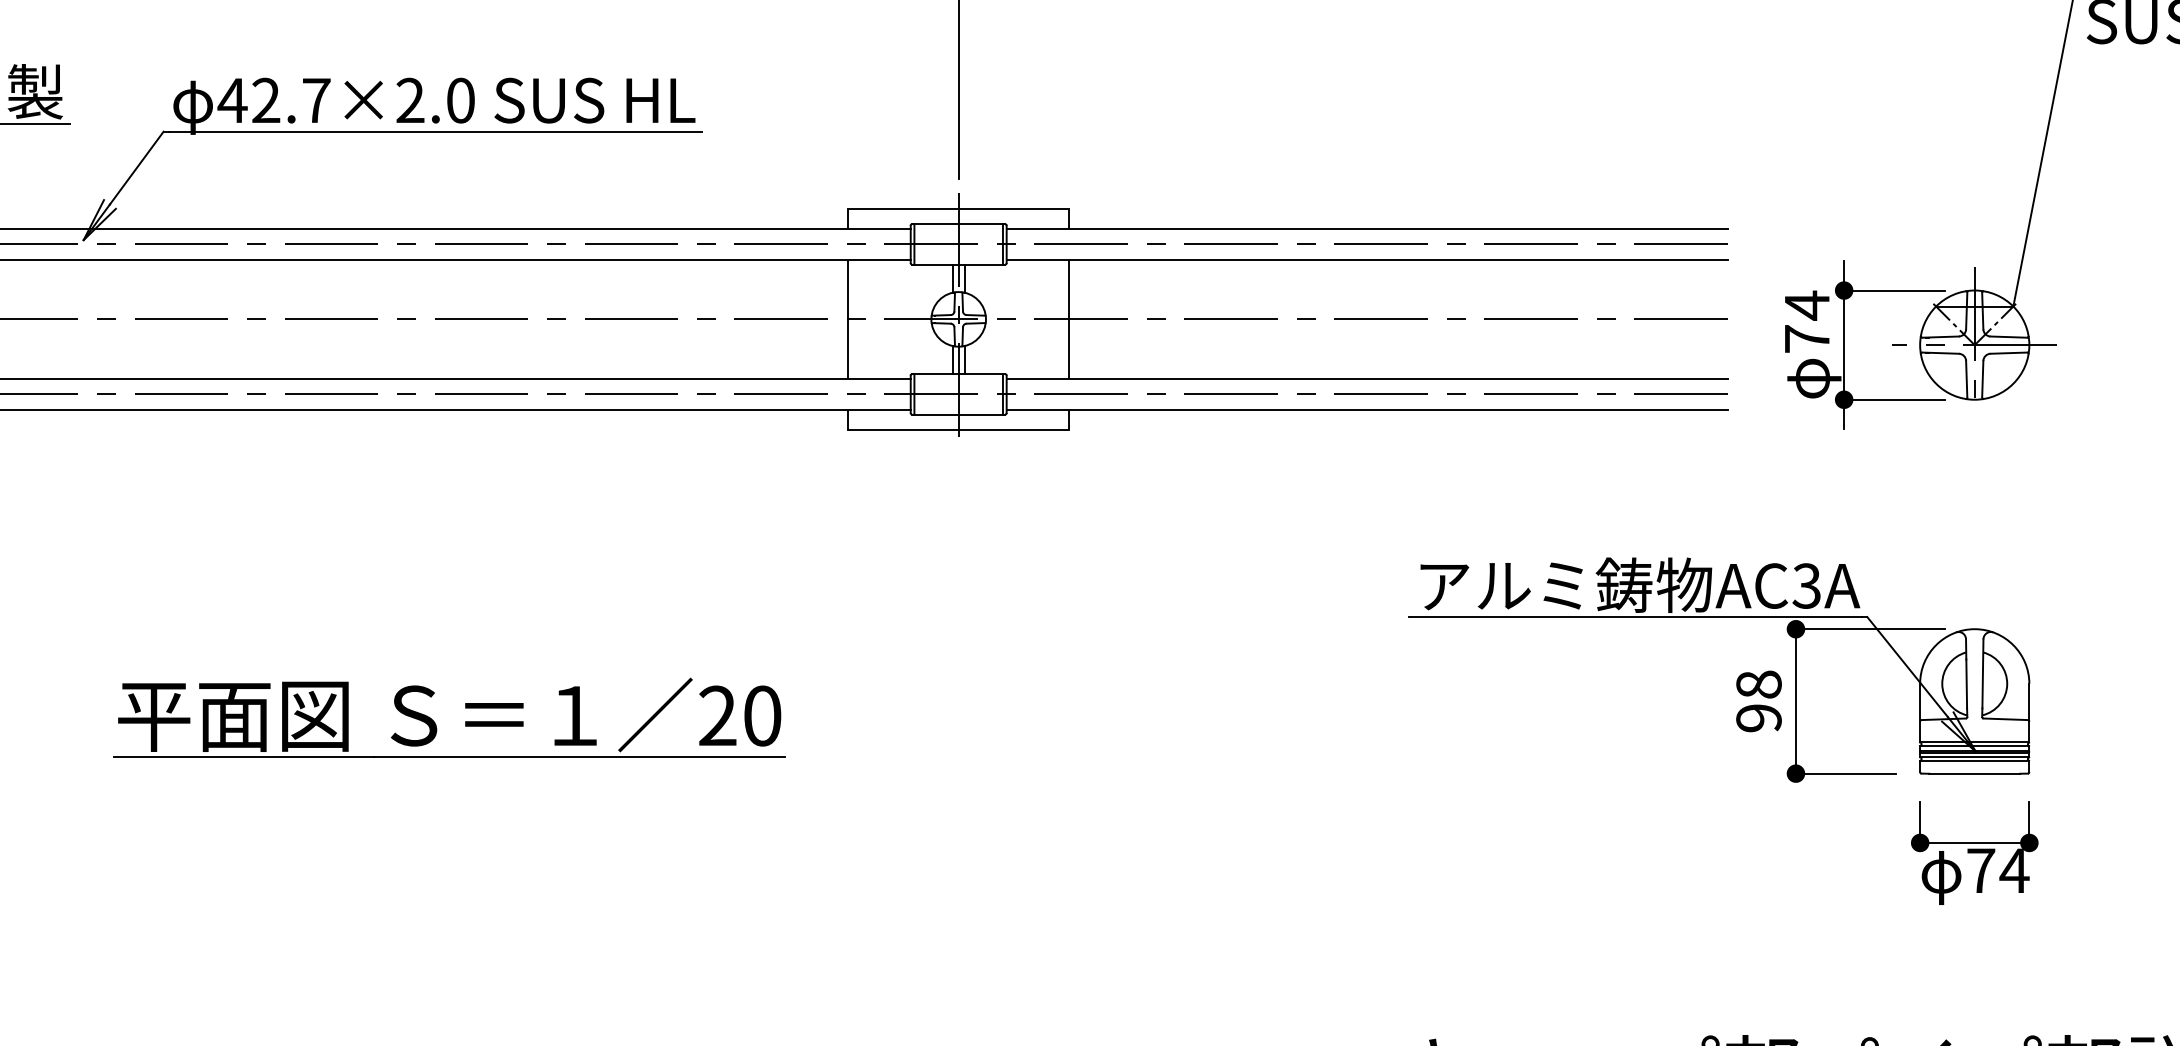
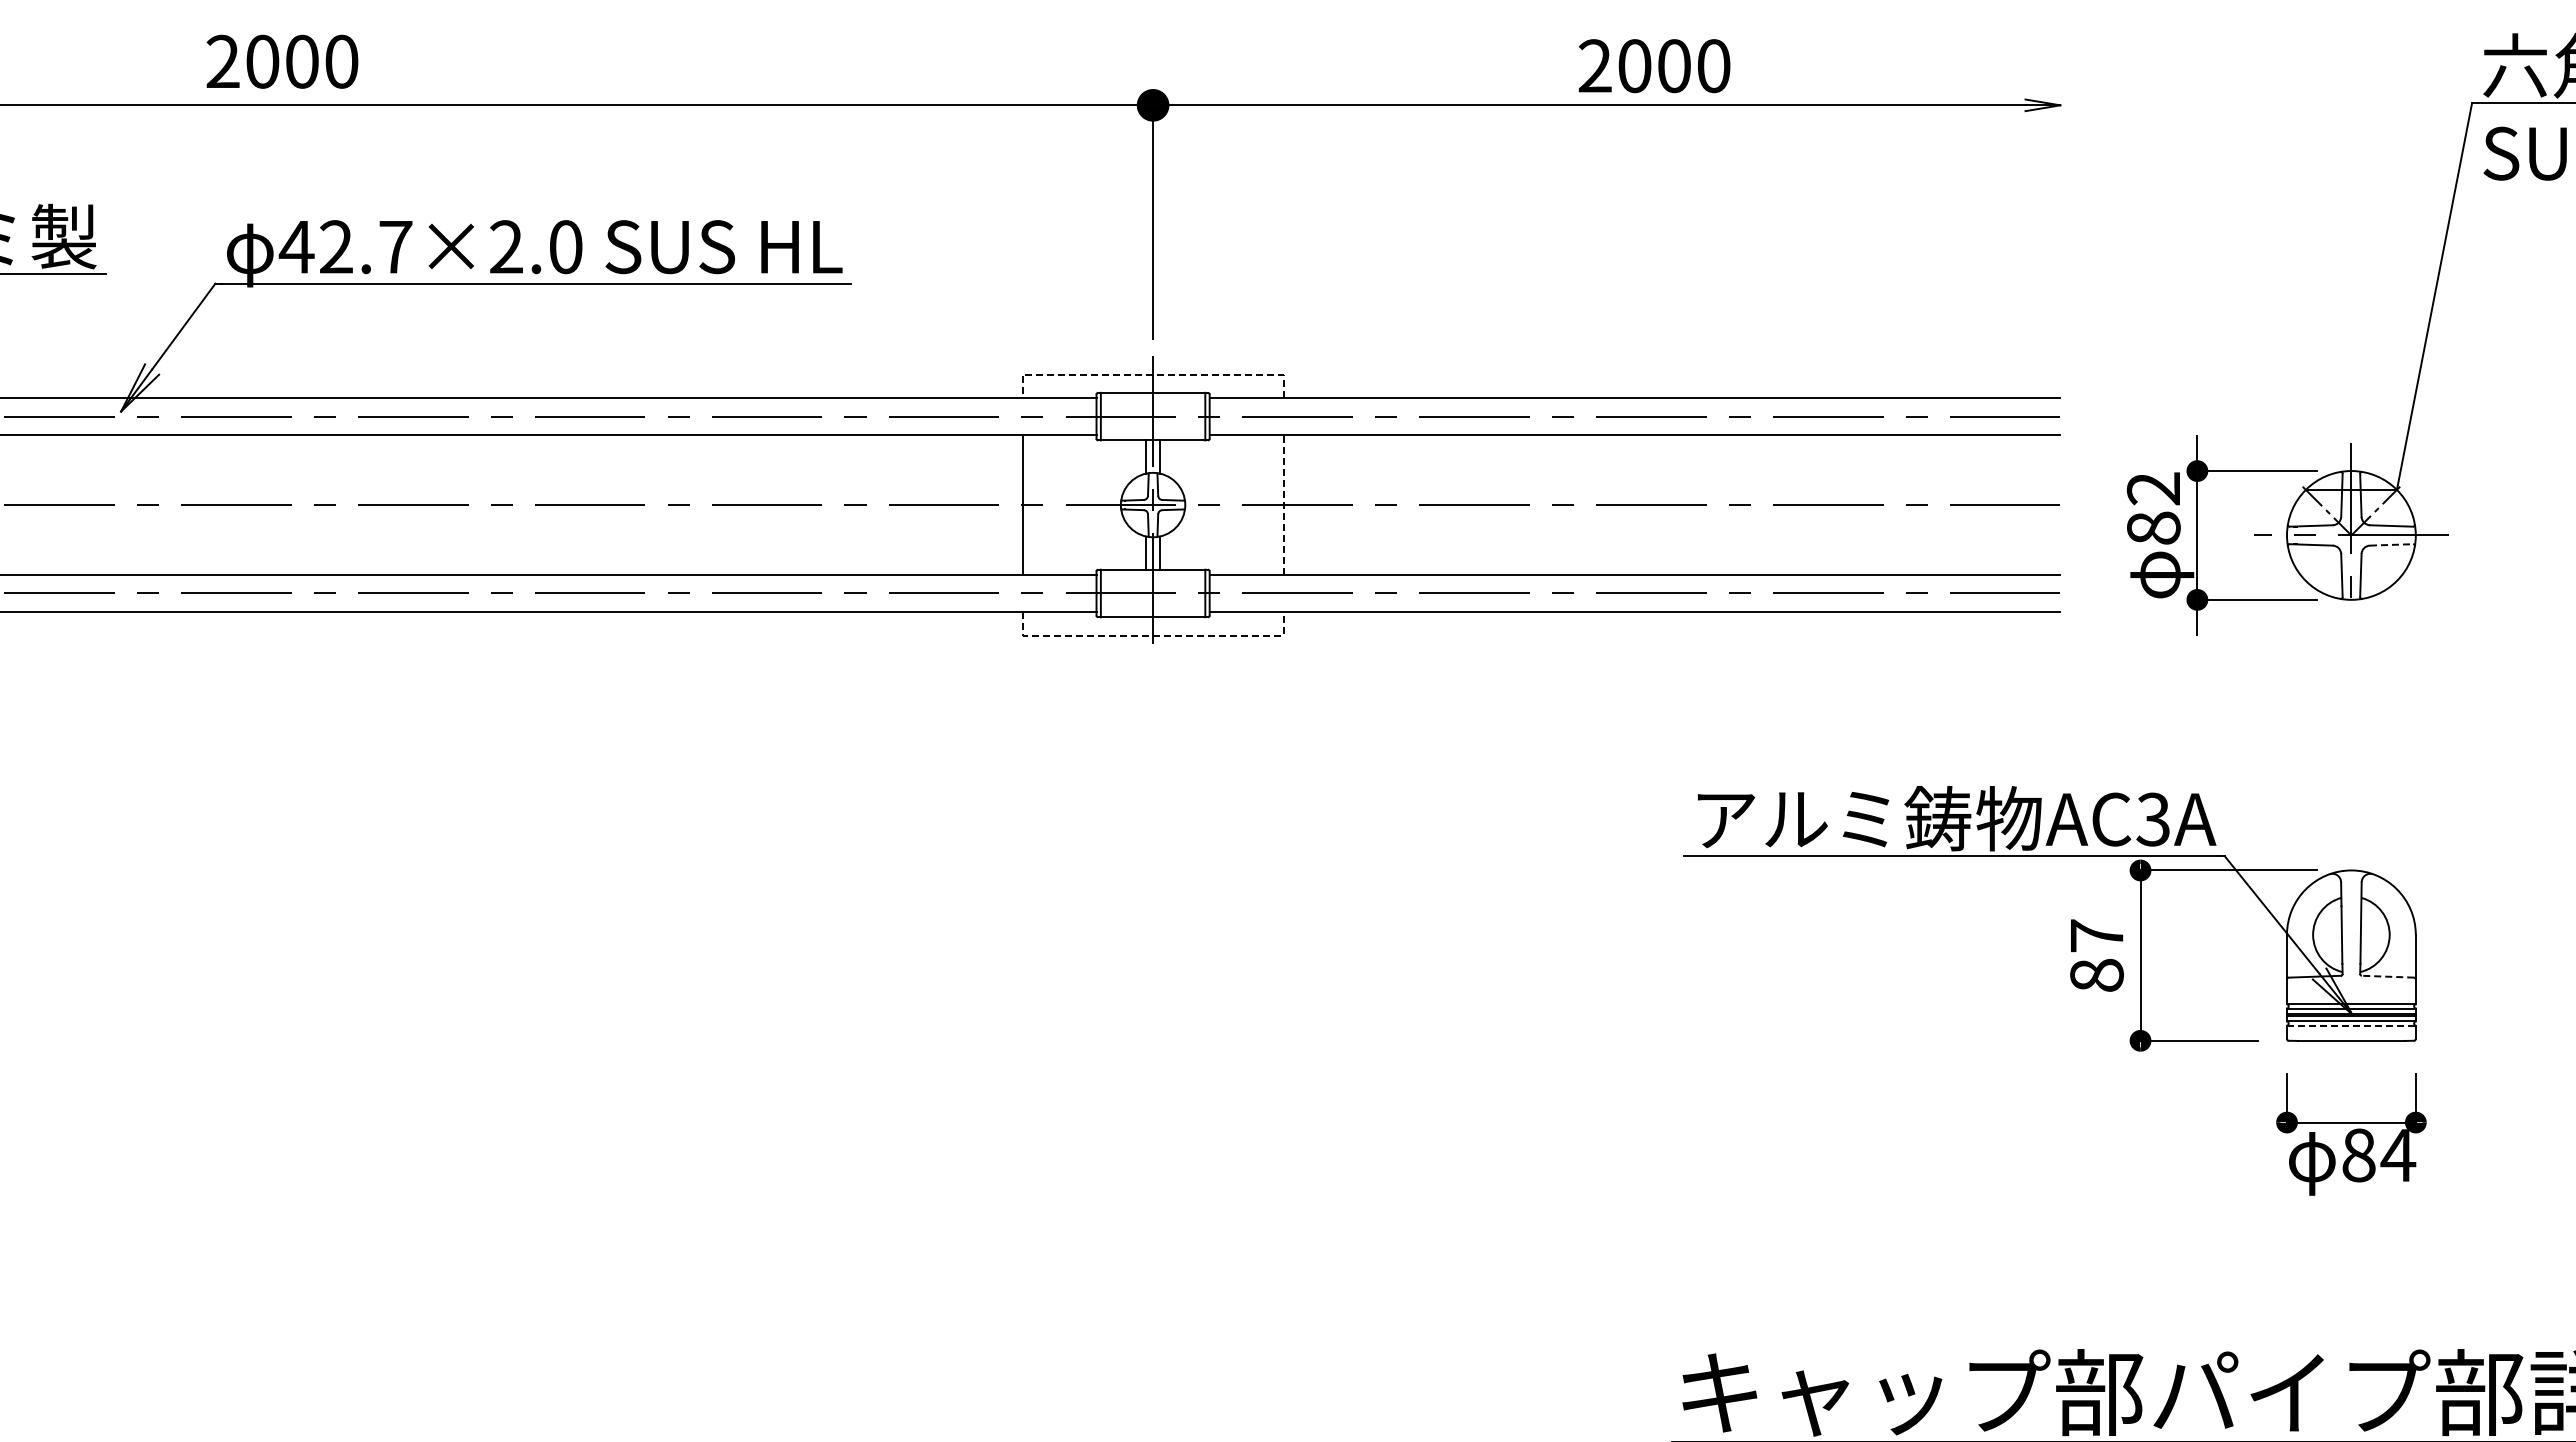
line: (959, 208) -> (1153, 374), solid -> dashed
line: (1069, 319) -> (1283, 505), solid -> dashed
text: (1806, 321) -> (2153, 507), 74 -> 82
line: (2008, 352) -> (2391, 544), solid -> dashed
line: (959, 429) -> (1153, 635), solid -> dashed
text: (1758, 701) -> (2096, 955), 98 -> 87
line: (2005, 719) -> (2387, 976), solid -> dashed
part: (435, 723) -> (536, 981), removed
line: (1974, 761) -> (2351, 1026), solid -> dashed
text: (1980, 870) -> (2358, 1155), 74 -> 84

